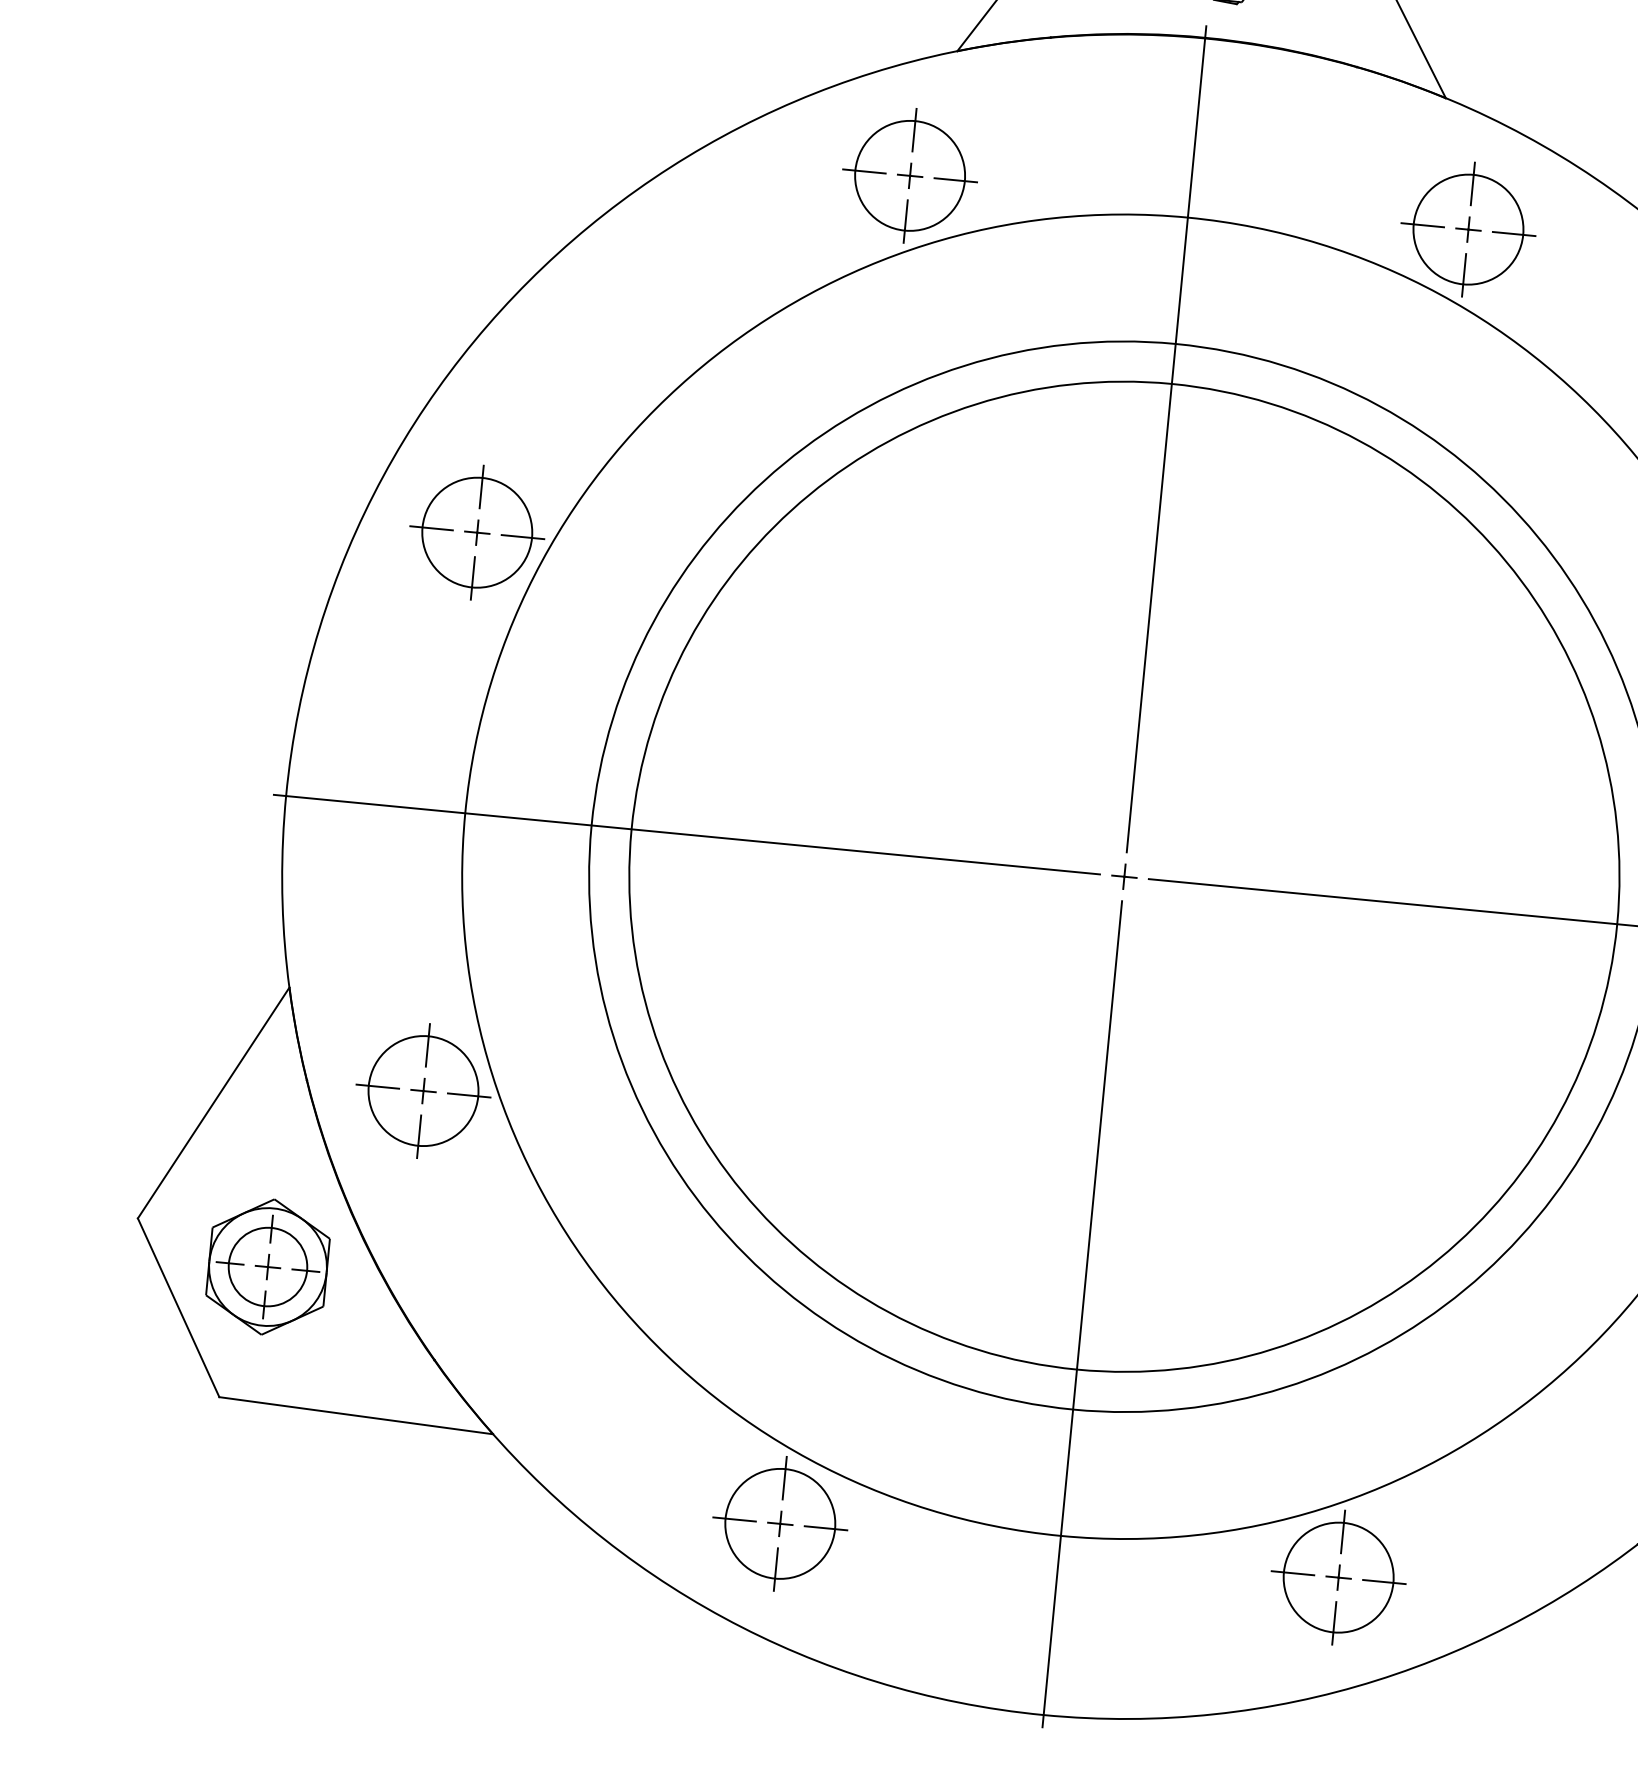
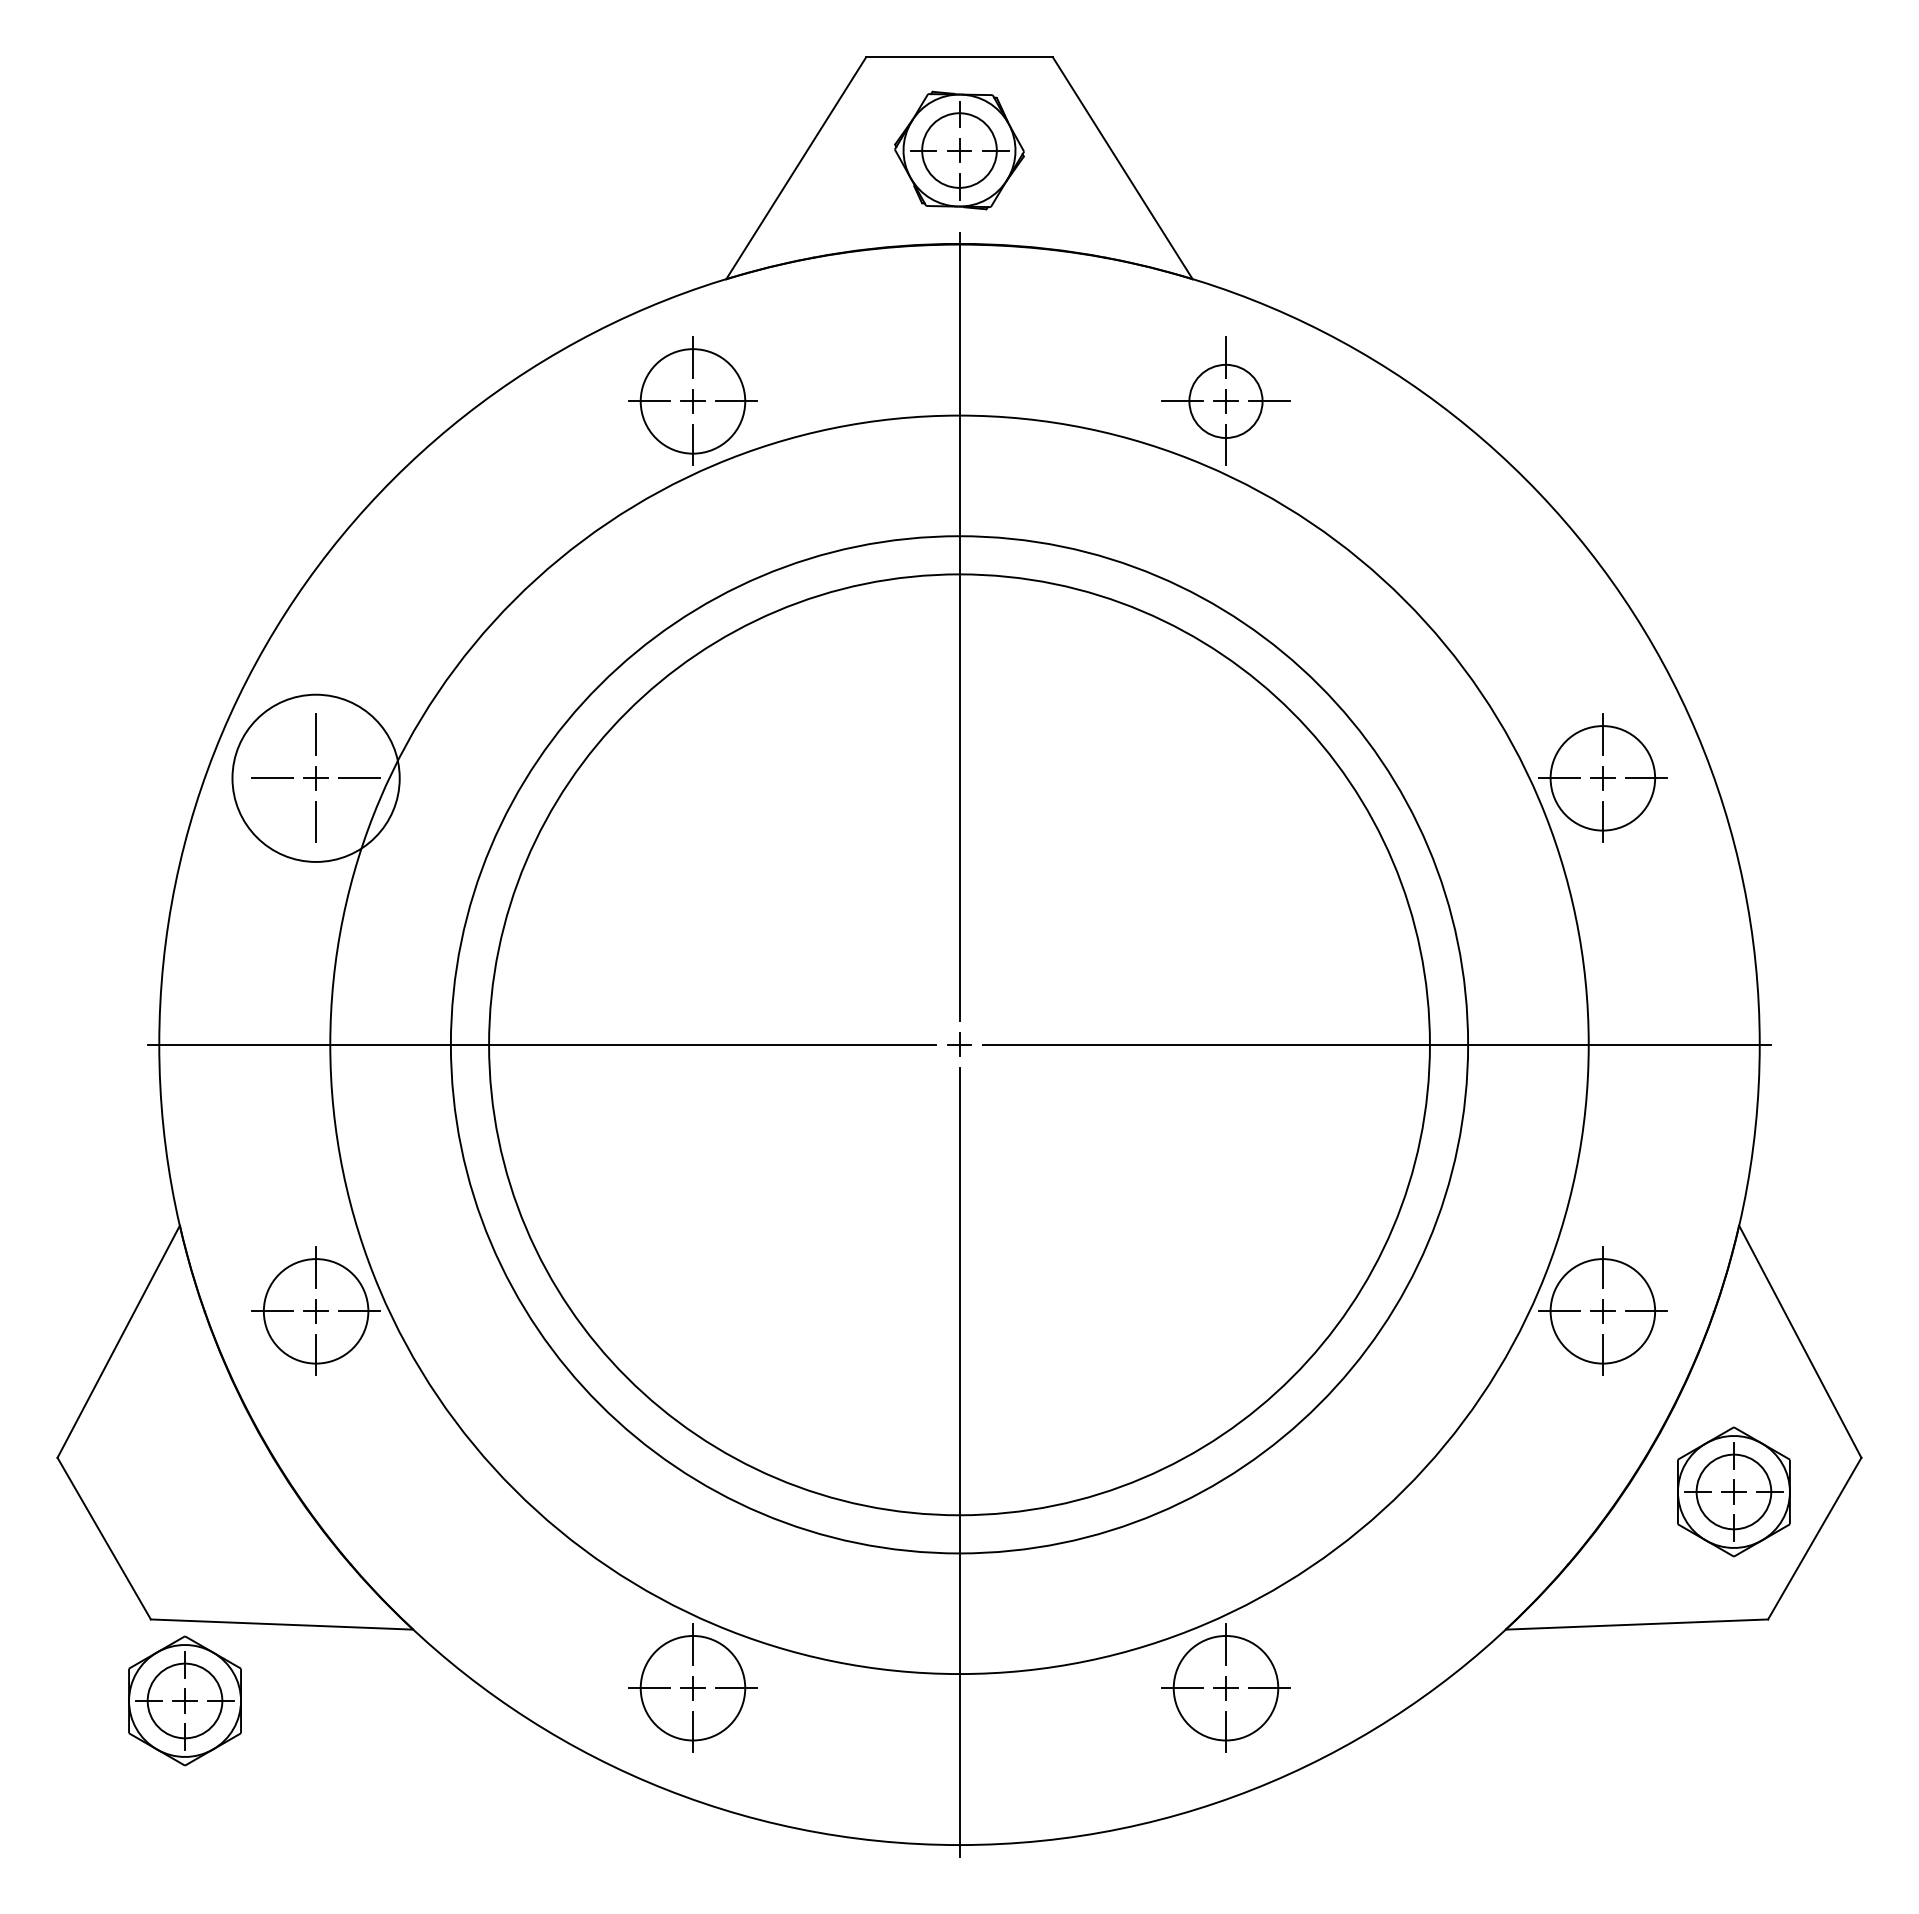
circle: (1467, 229) -> (1225, 401), size x0.7
circle: (476, 532) -> (315, 778), size x1.6
part: (267, 1266) -> (184, 1700), moved

